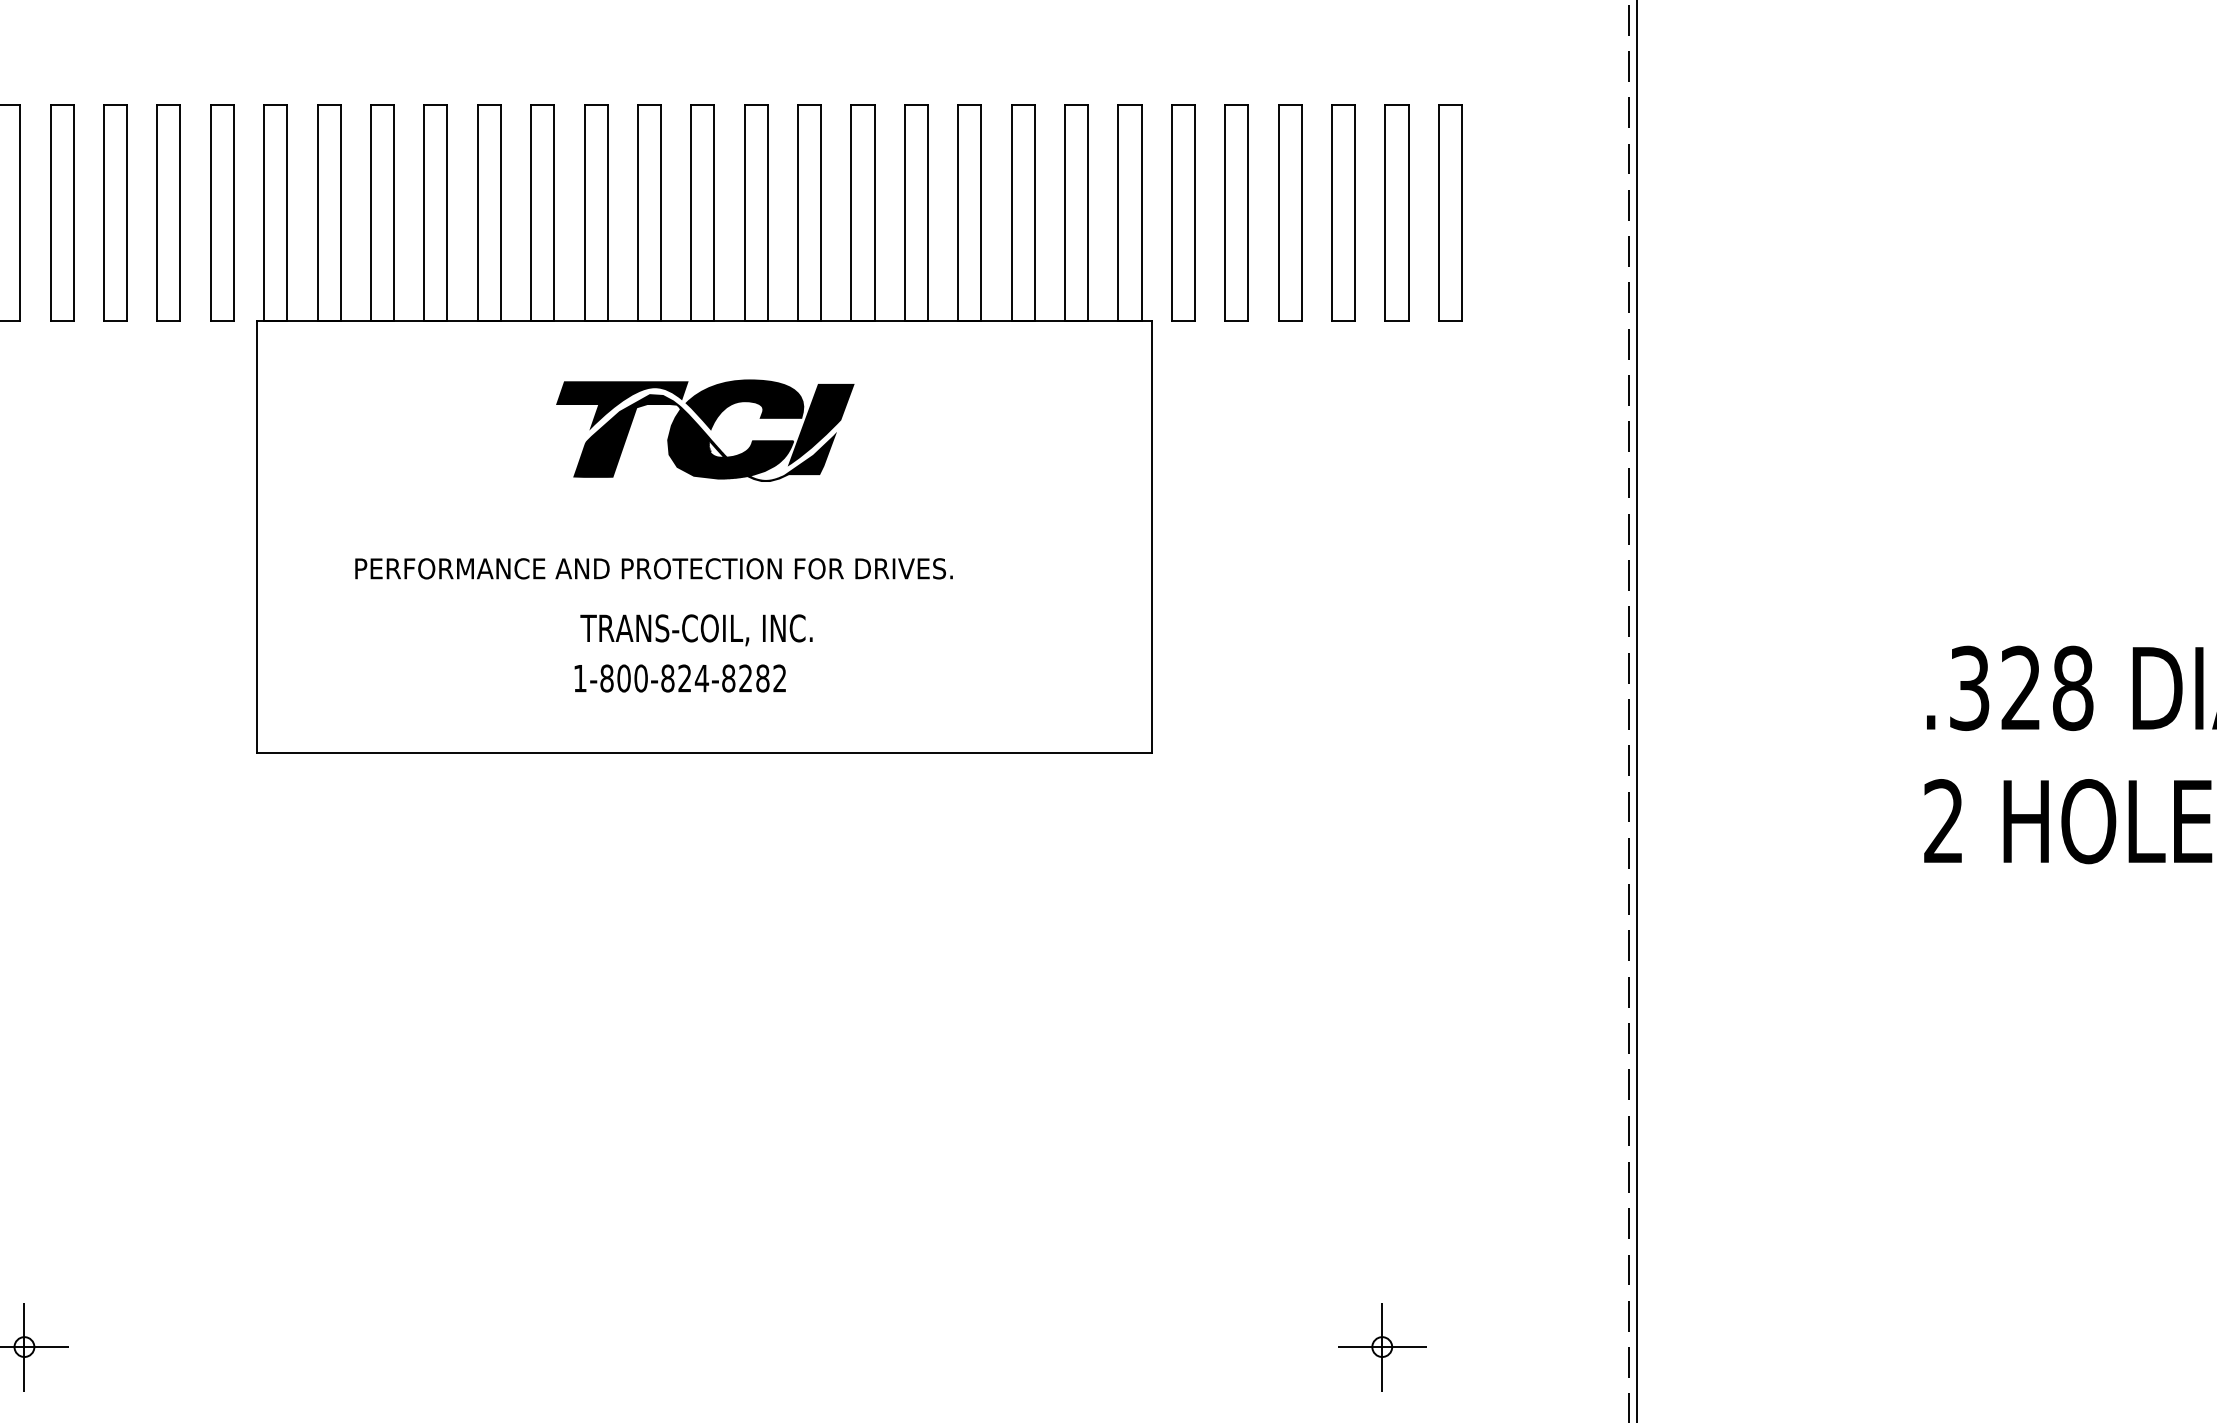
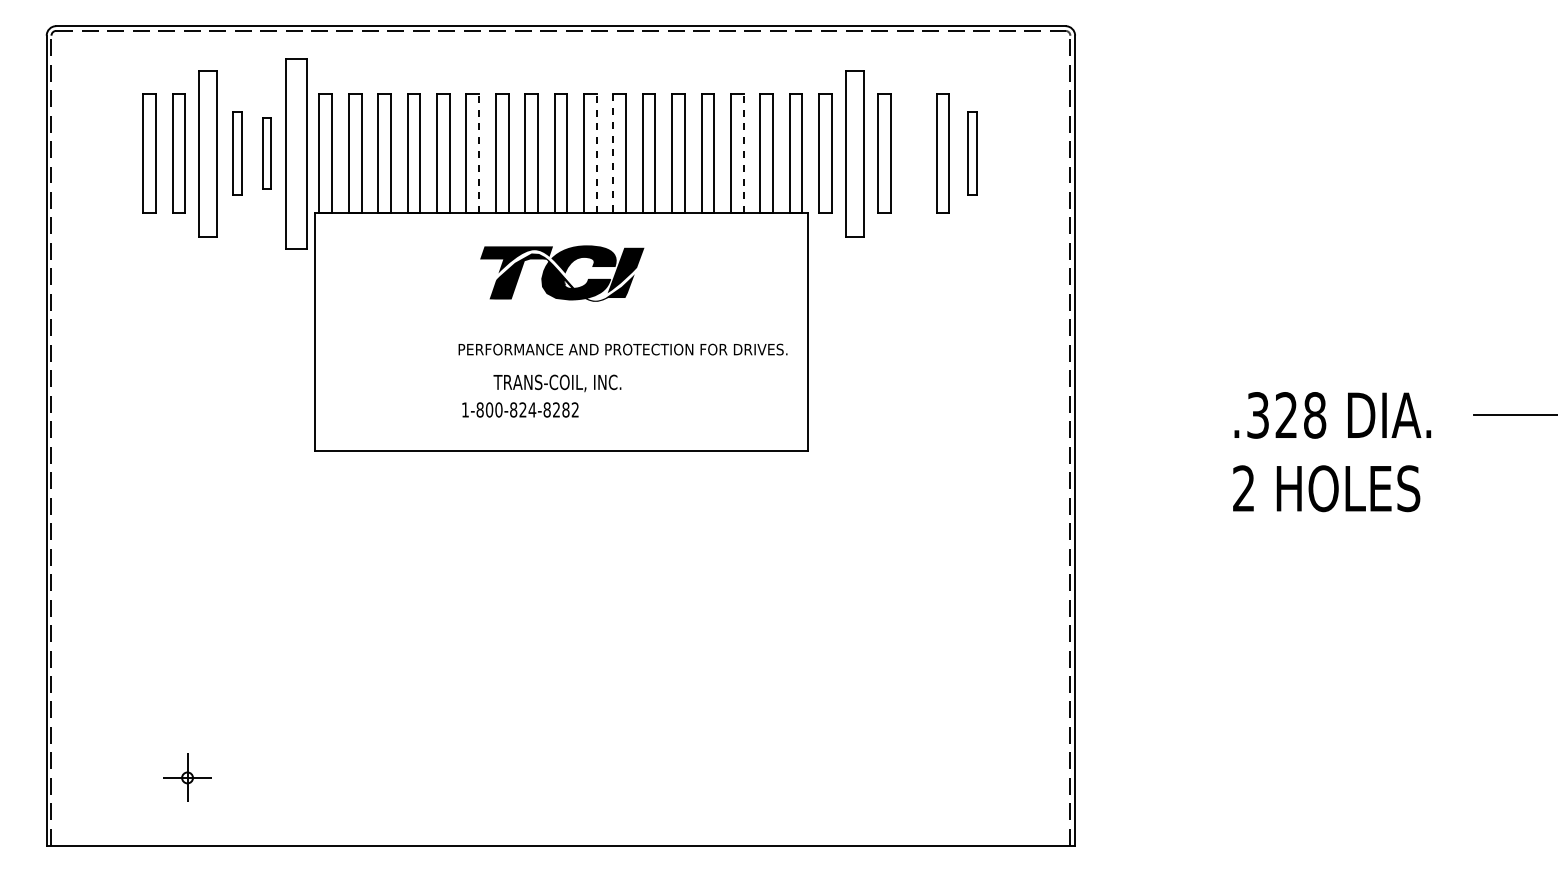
part: (62, 212) -> (208, 153), size x1.4
part: (115, 212) -> (237, 153), size x0.7
part: (167, 212) -> (266, 153), size x0.6
part: (222, 212) -> (296, 153), size x1.6
line: (554, 212) -> (479, 153), solid -> dashed
line: (767, 212) -> (596, 153), solid -> dashed
line: (1034, 212) -> (743, 153), solid -> dashed
part: (1236, 212) -> (854, 153), size x1.4
part: (1343, 212) -> (913, 153), removed
part: (1450, 212) -> (972, 153), size x0.7
line: (798, 214) -> (613, 154), solid -> dashed
text: (653, 568) -> (622, 349), moved
text: (680, 677) -> (520, 409), moved
part: (1381, 1346) -> (934, 777), removed

